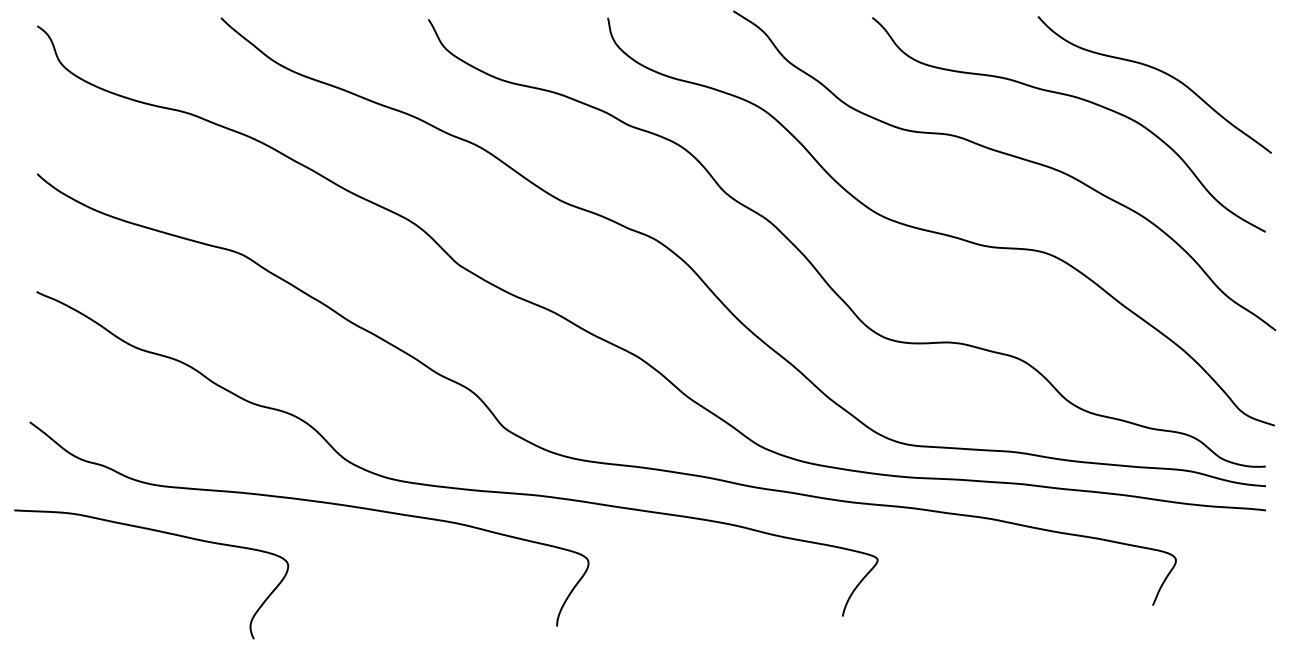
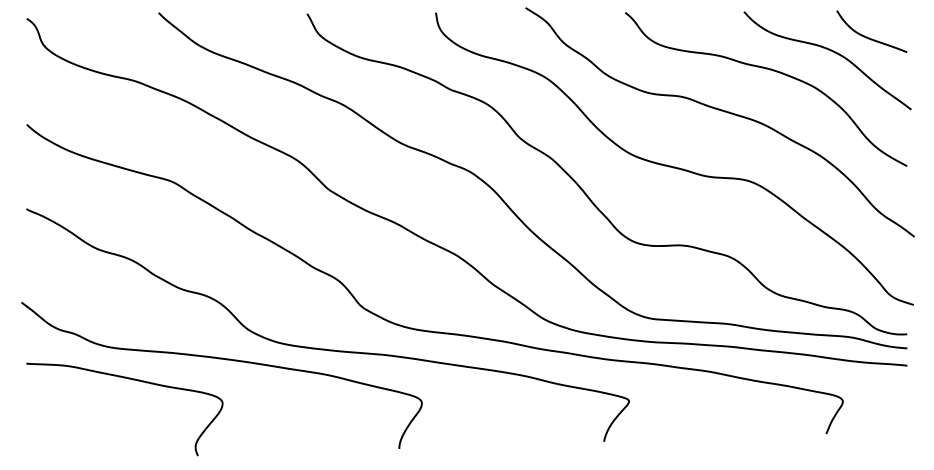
curve: (1213, 52) -> (869, 37), added
curve: (156, 532) -> (128, 379), moved

